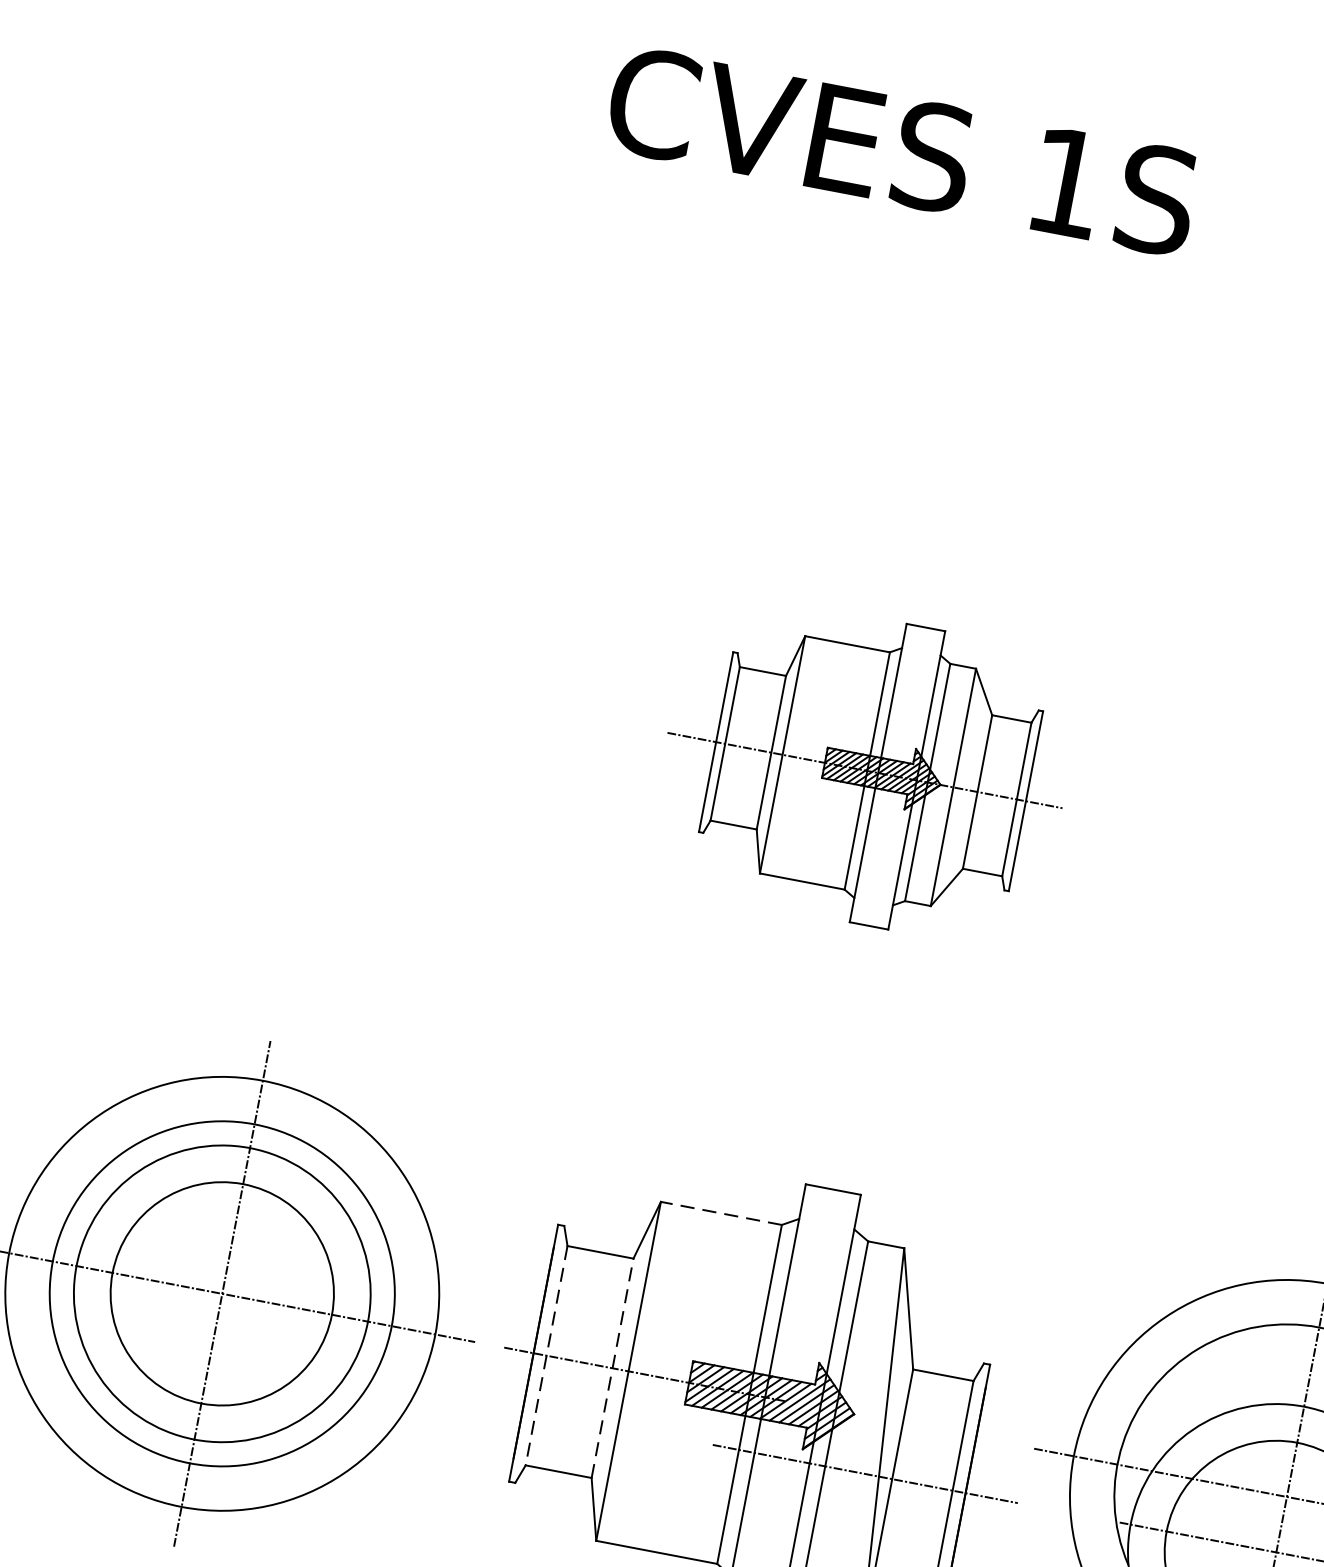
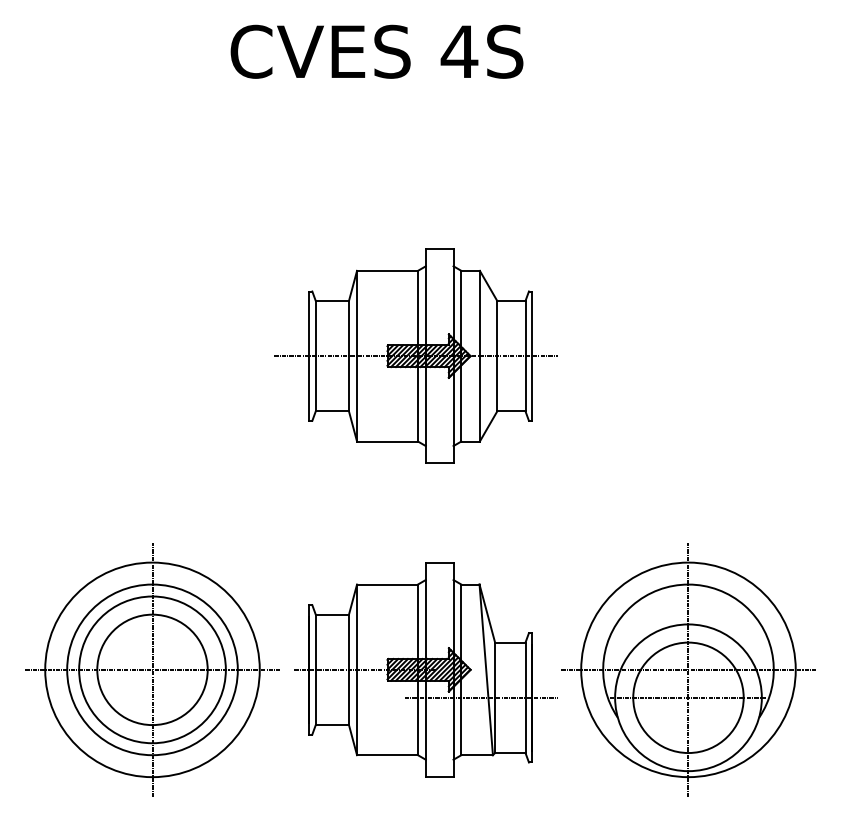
text: (1066, 181) -> (459, 51), 1S -> 4S
part: (863, 769) -> (415, 355), size x1.43
line: (721, 1213) -> (387, 584), dashed -> solid
line: (545, 1356) -> (315, 670), dashed -> solid
line: (611, 1367) -> (348, 669), dashed -> solid

